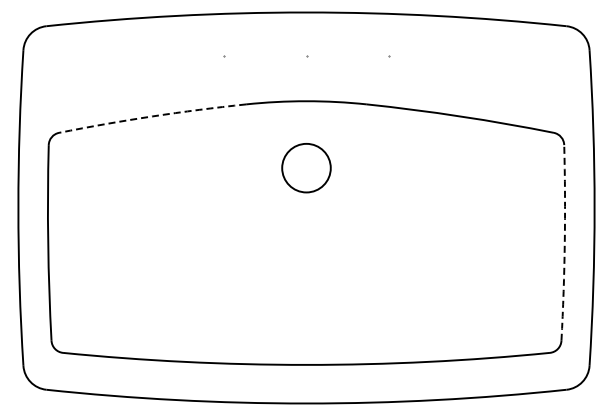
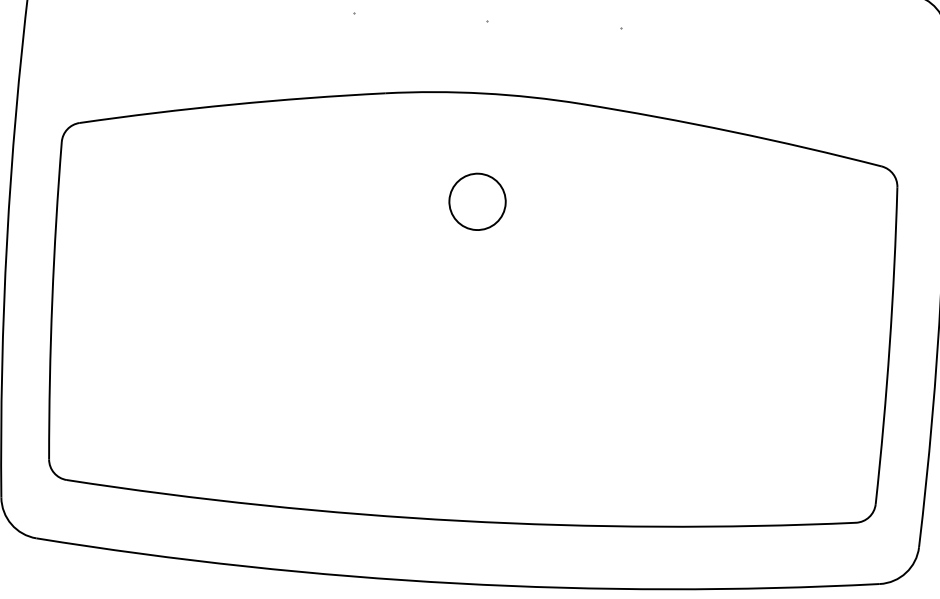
arc: (152, 116) -> (232, 104), dashed -> solid
circle: (306, 167) -> (477, 200), size x0.71
arc: (564, 242) -> (889, 345), dashed -> solid

